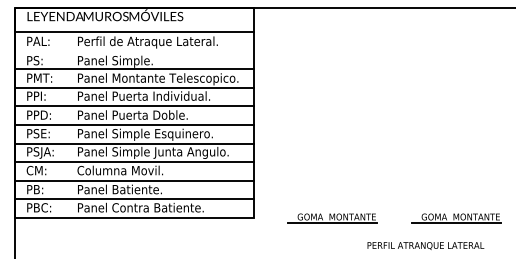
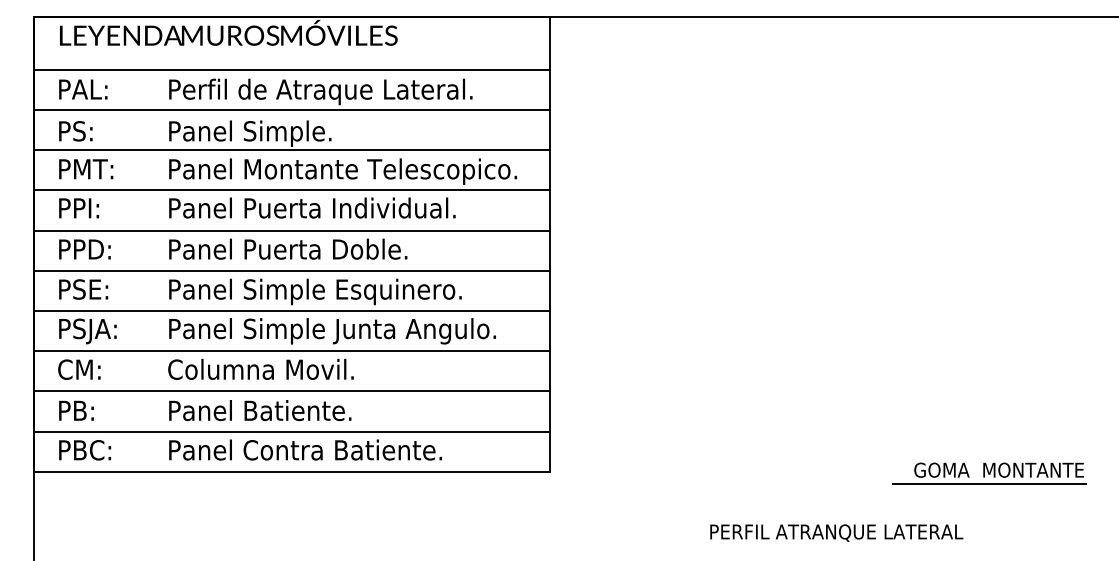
line: (134, 50) -> (291, 109), added
part: (332, 218) -> (720, 473), removed
text: (425, 245) -> (835, 531), moved

